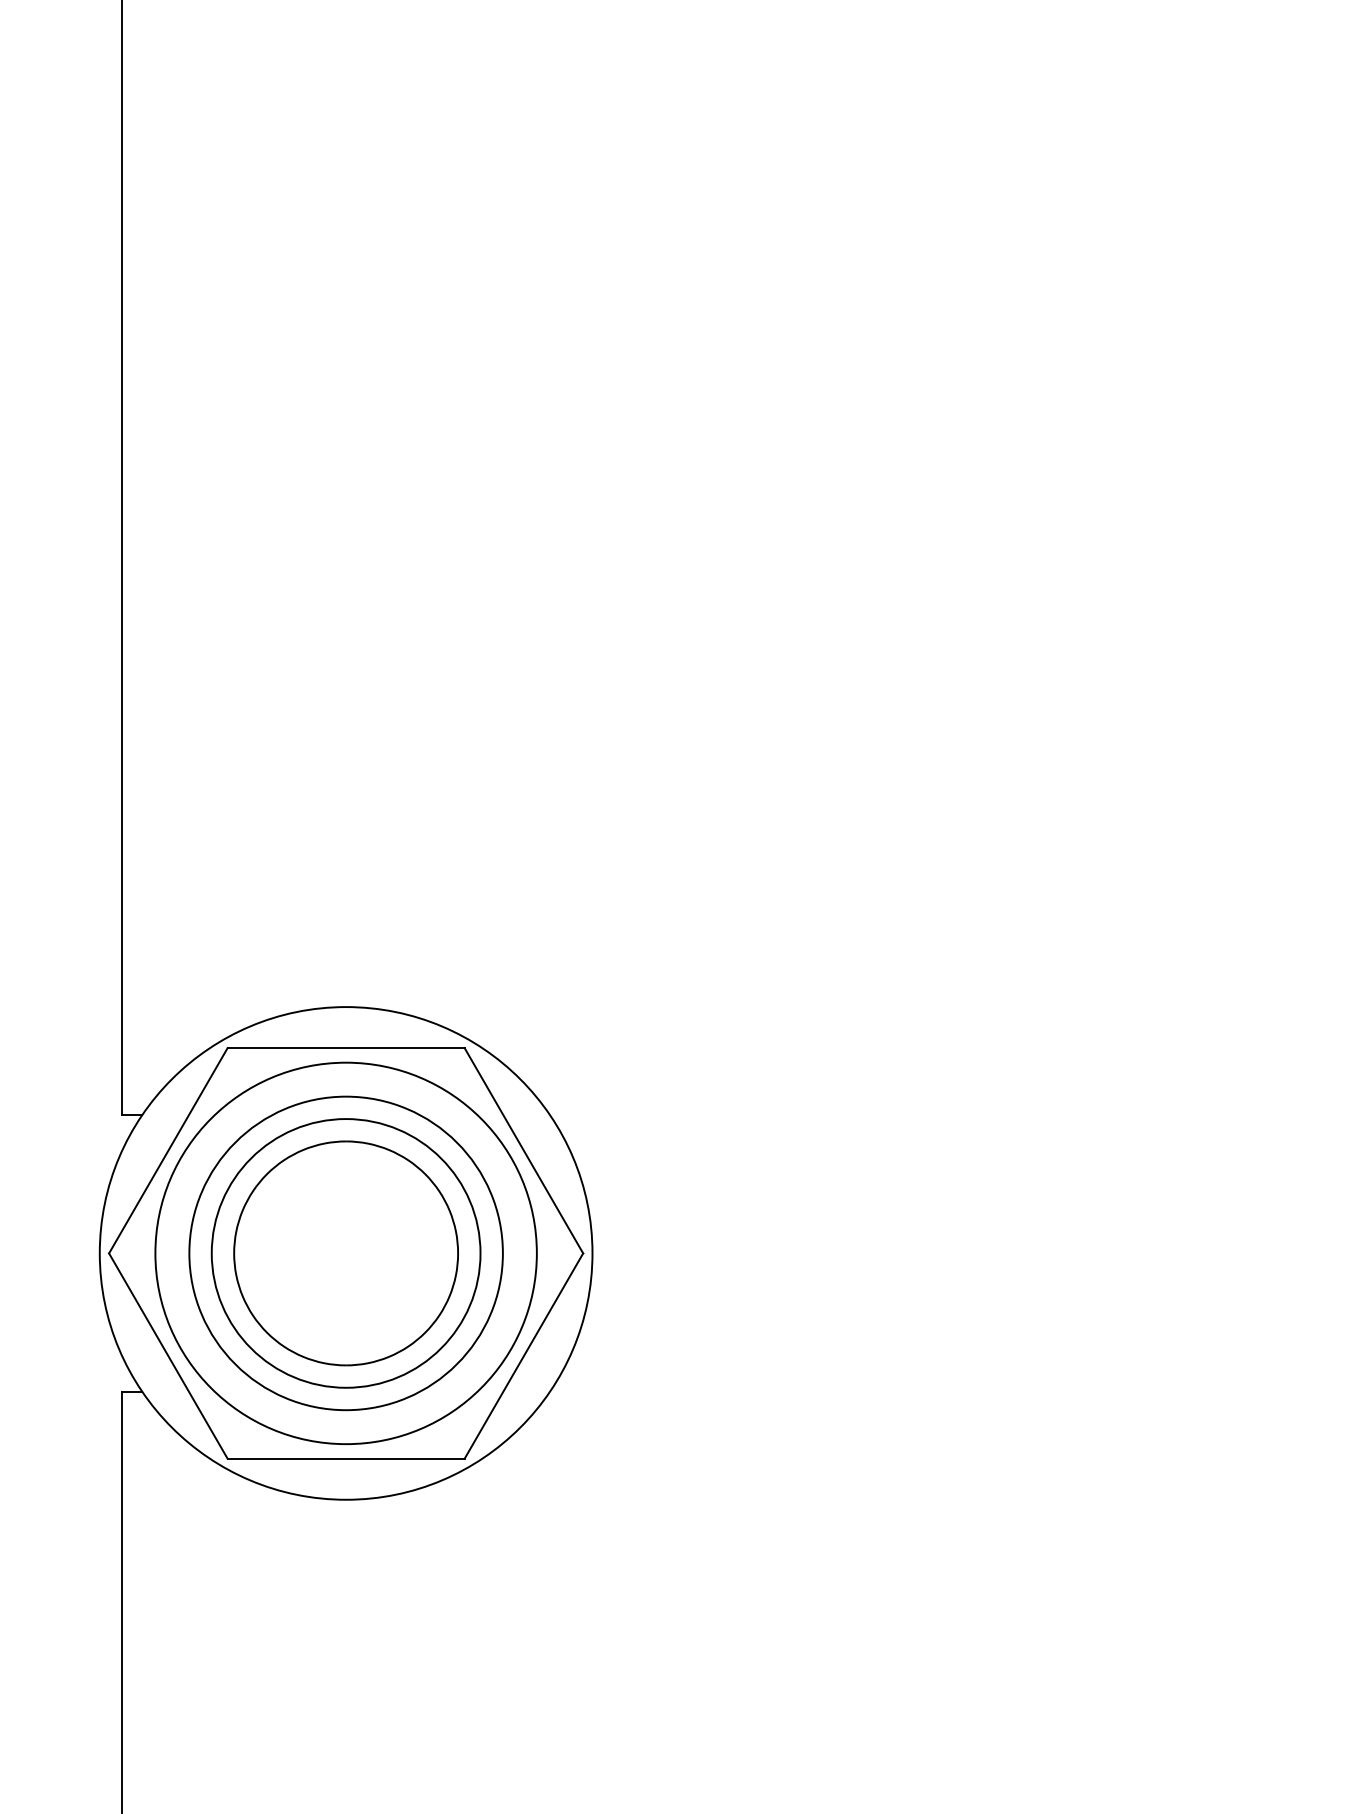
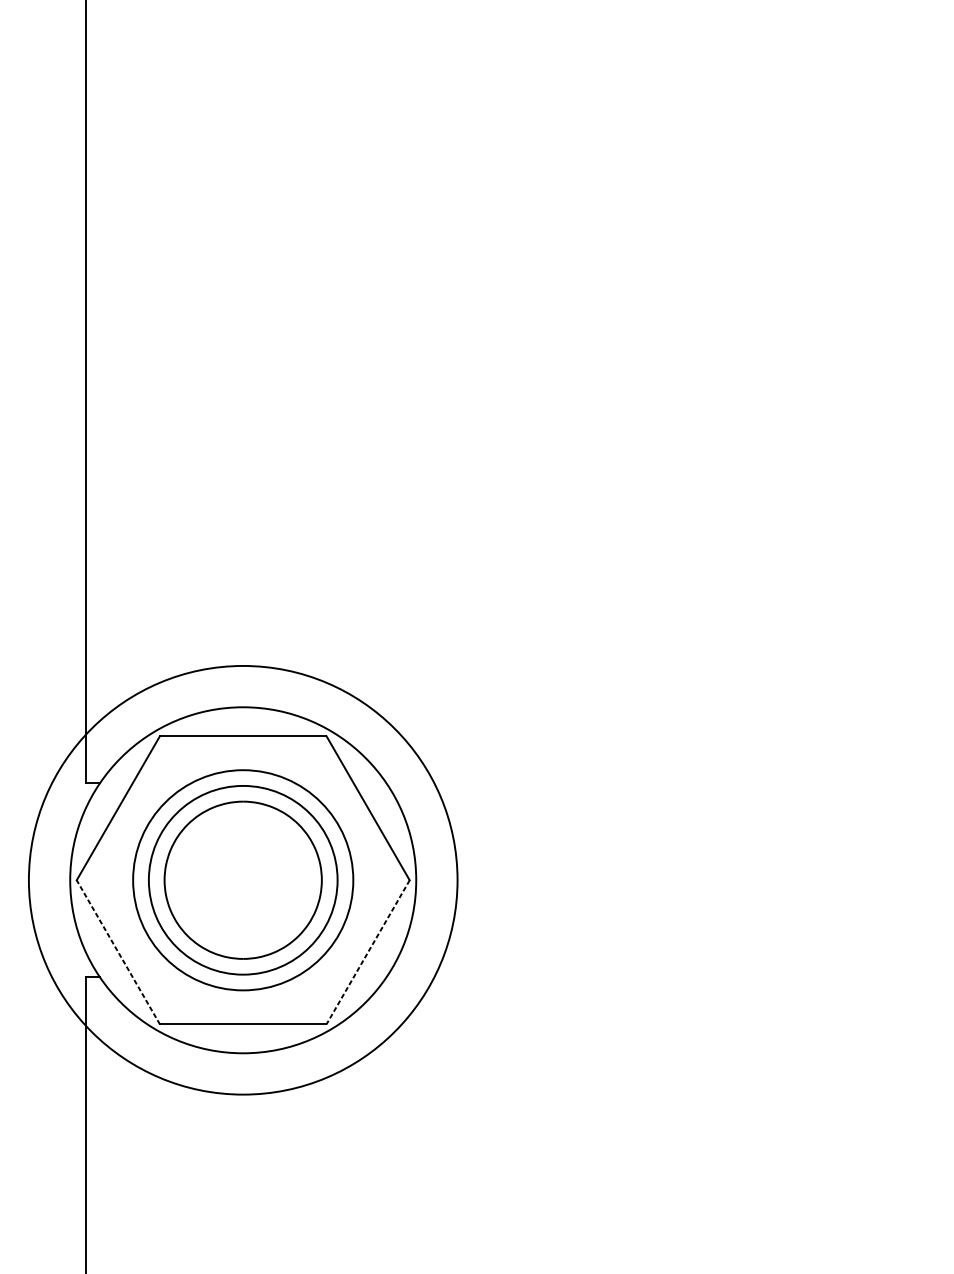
circle: (345, 1253) -> (242, 880), size x1.6
line: (168, 1356) -> (118, 952), solid -> dashed
line: (523, 1356) -> (367, 952), solid -> dashed

